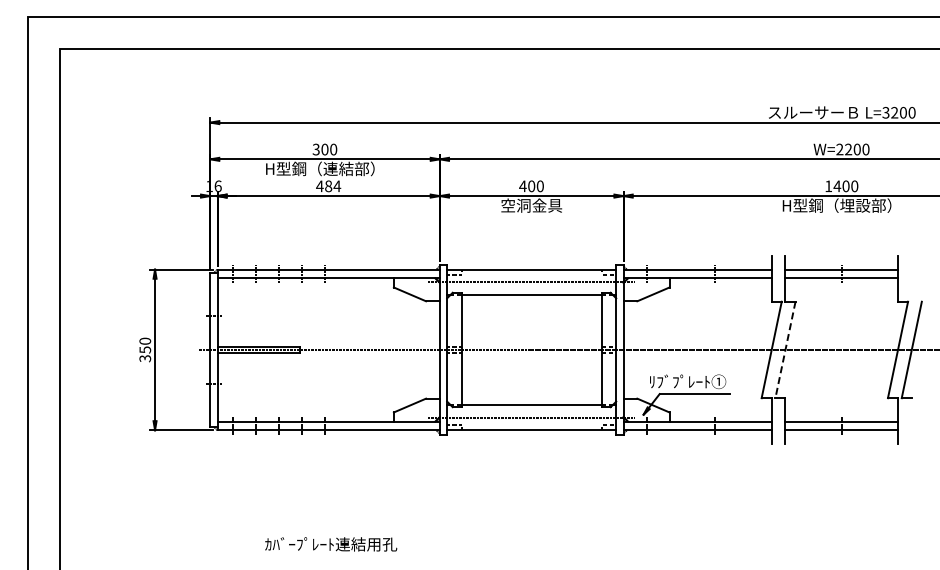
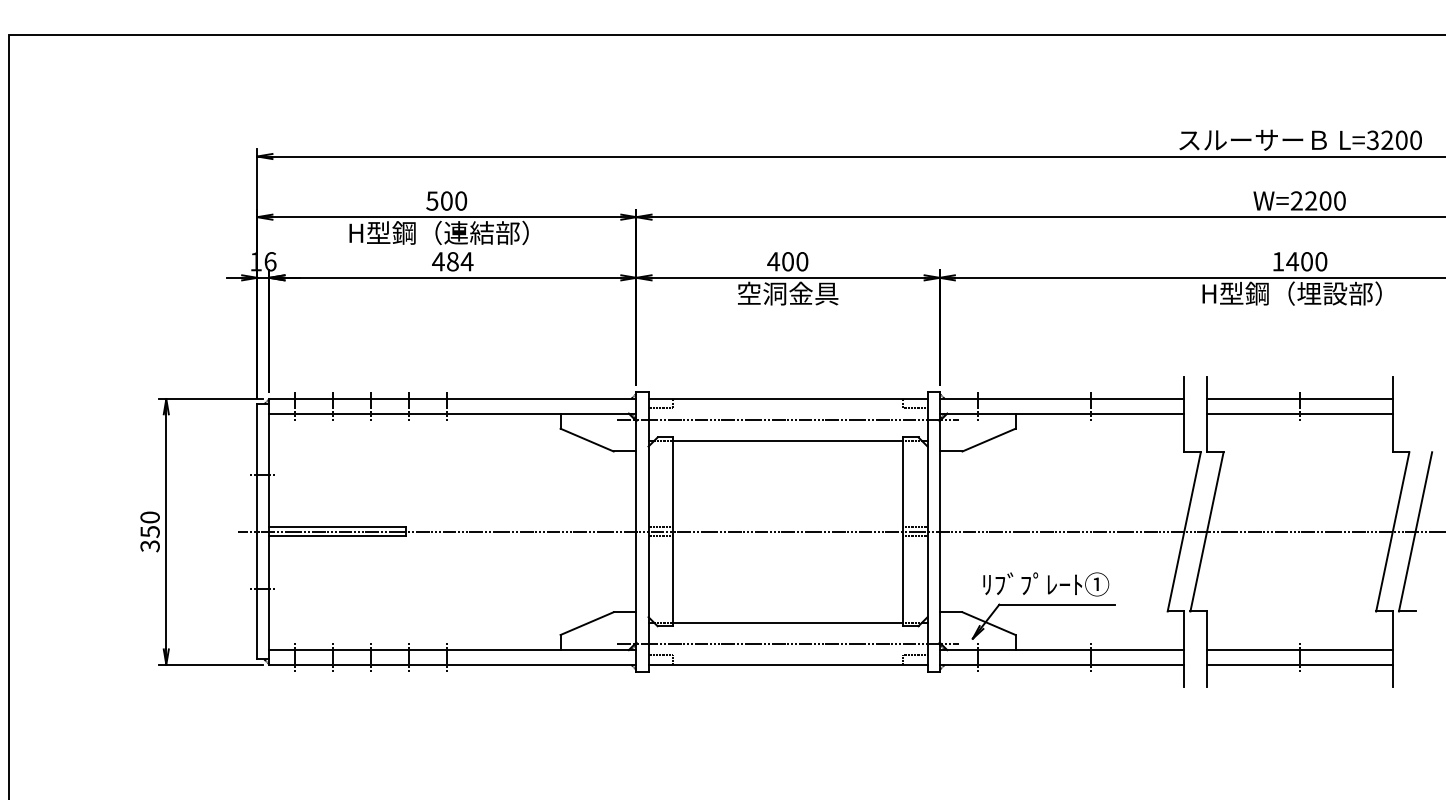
text: (316, 148) -> (432, 199), 300 -> 500
line: (785, 350) -> (1207, 532), dashed -> solid

